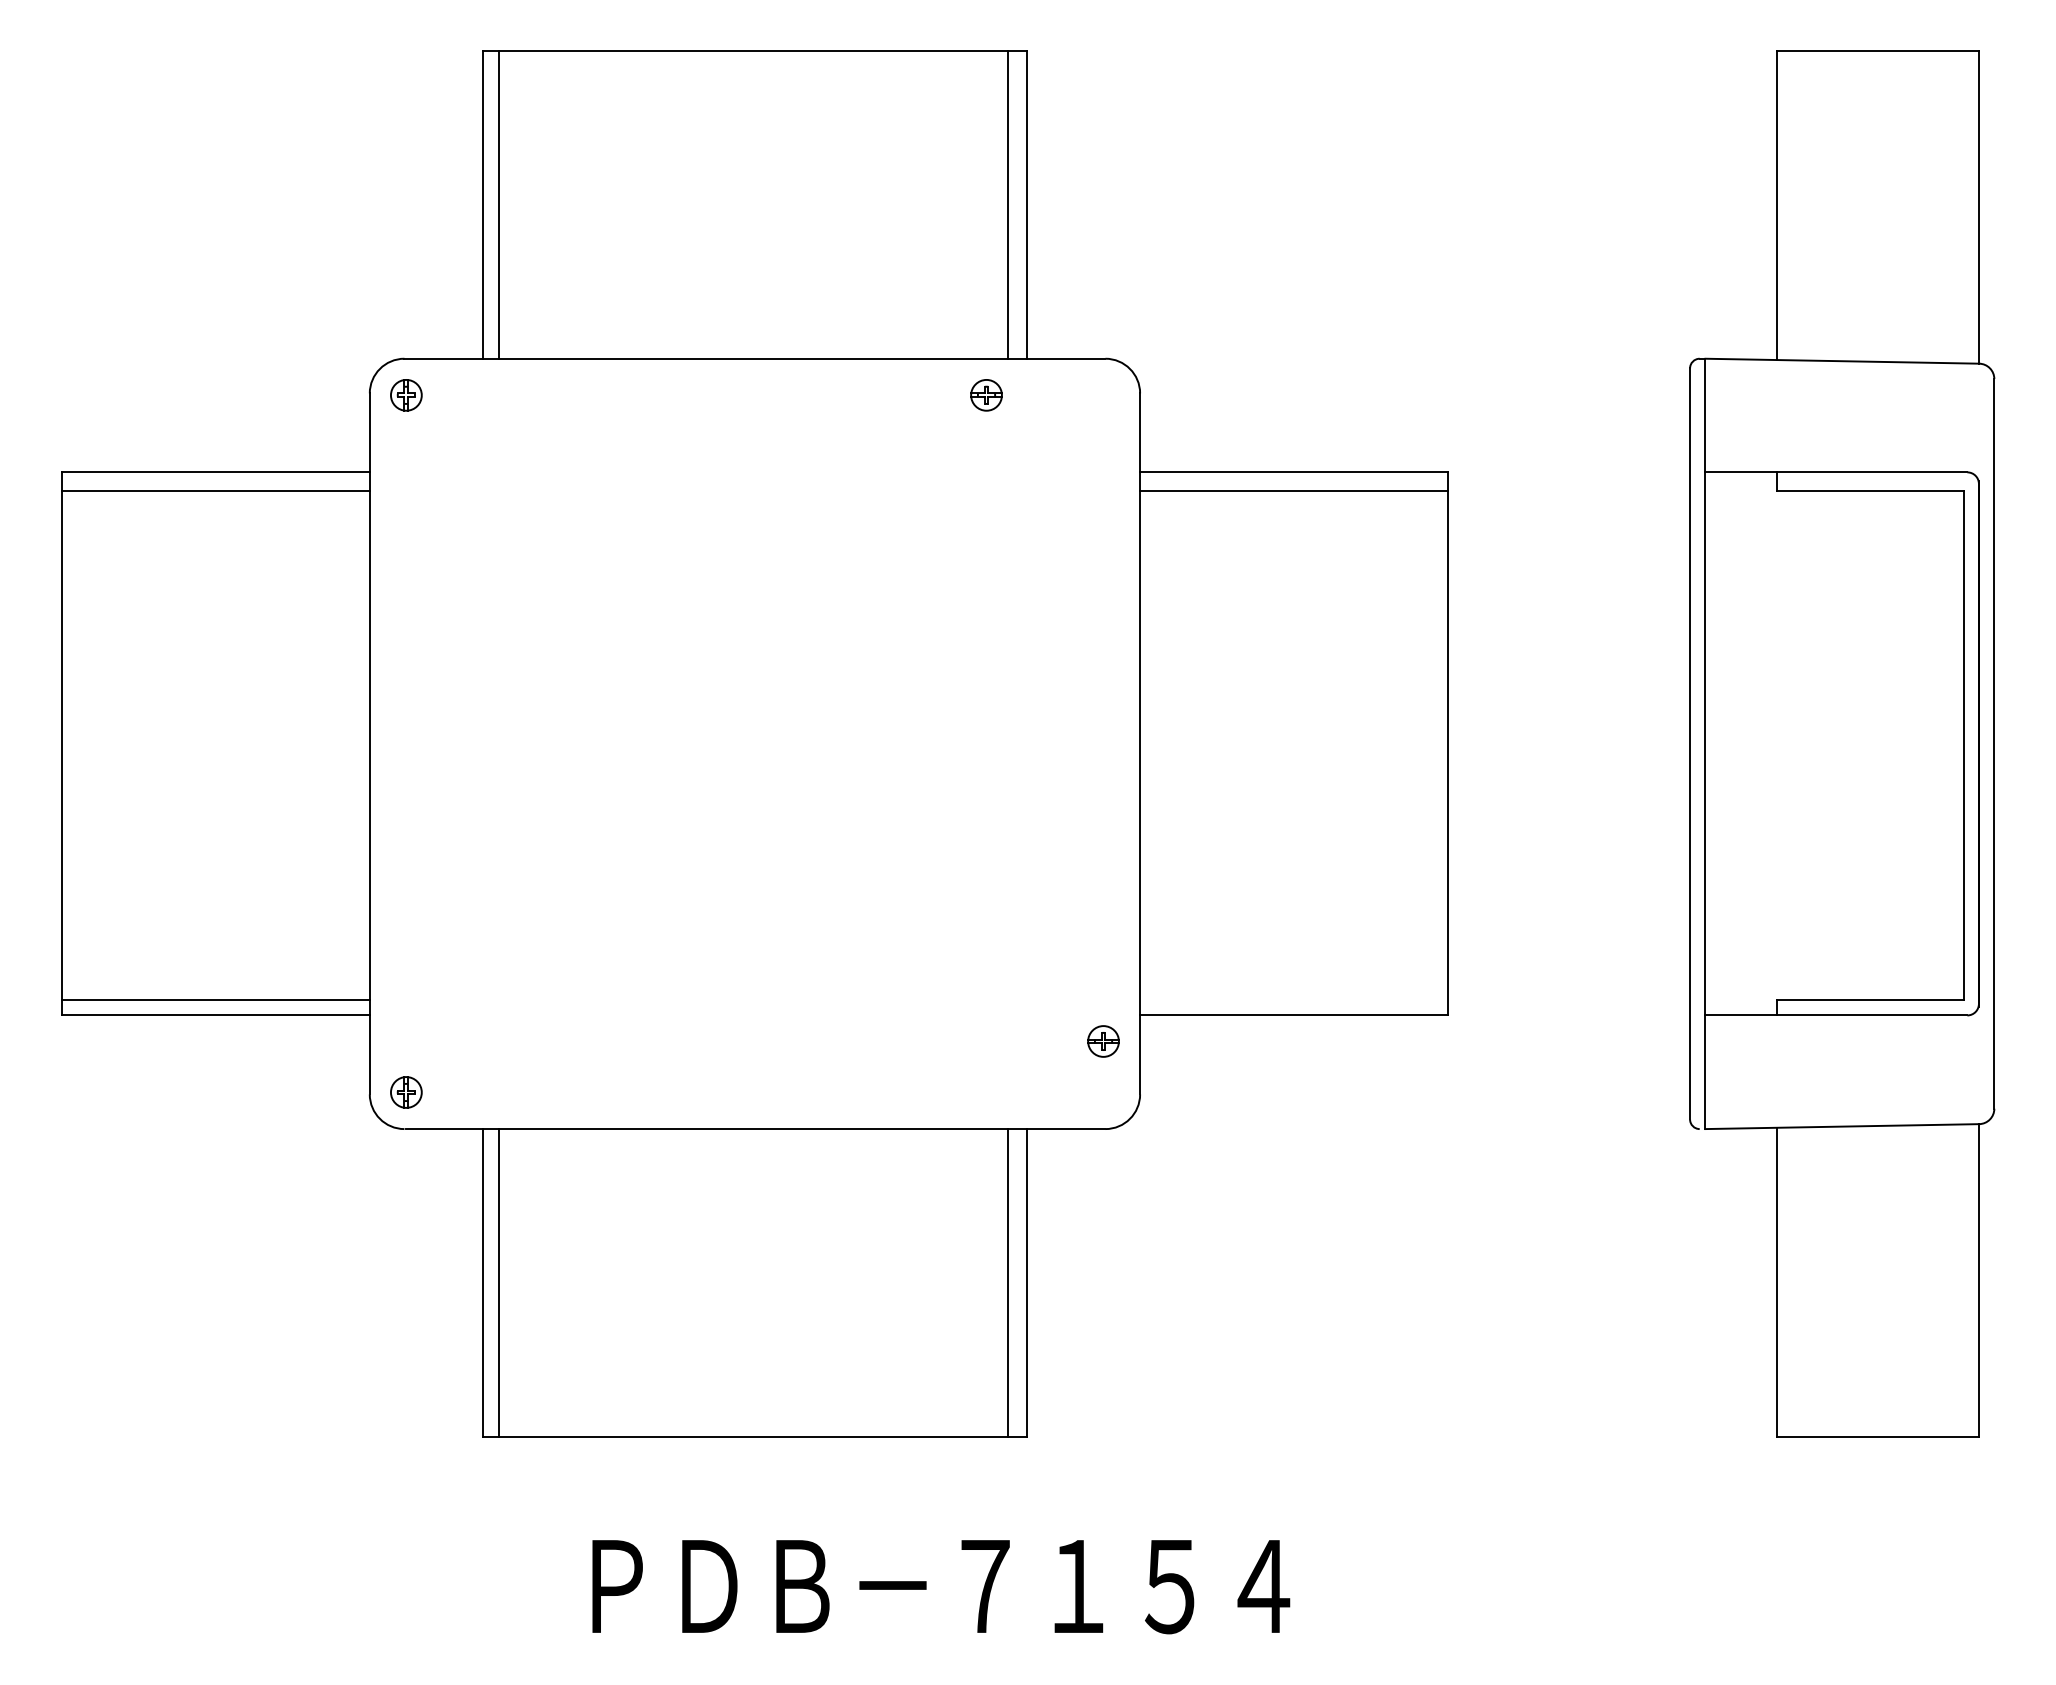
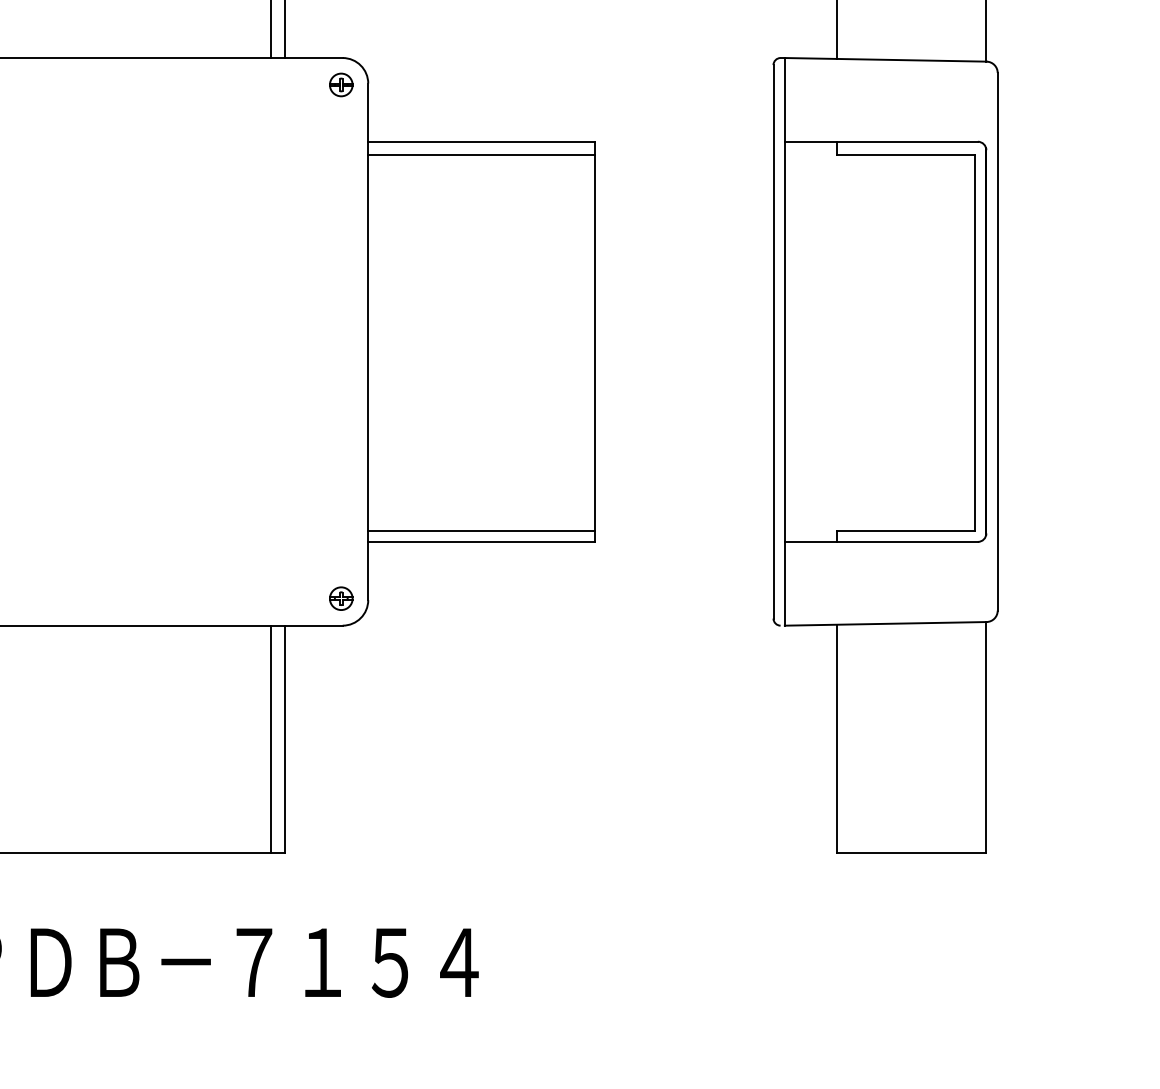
part: (986, 395) -> (341, 85), moved
line: (1294, 1000) -> (482, 530), added
part: (1103, 1041) -> (341, 598), moved

